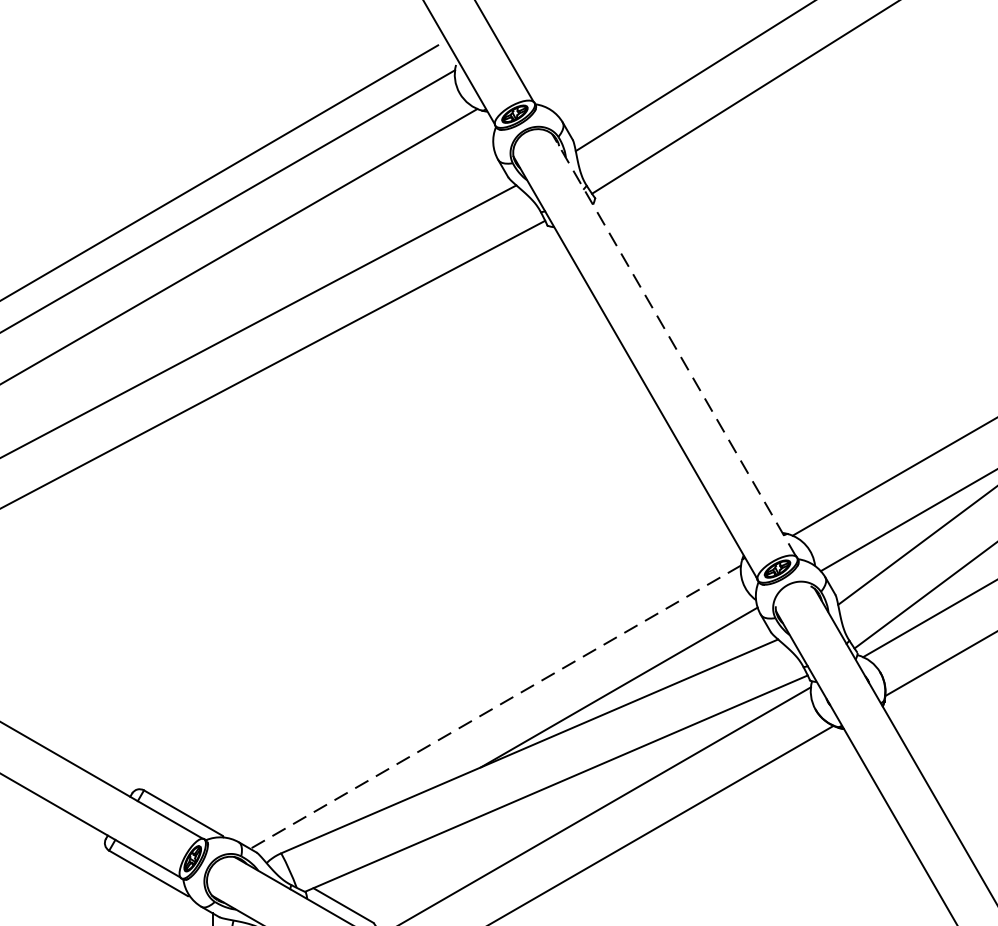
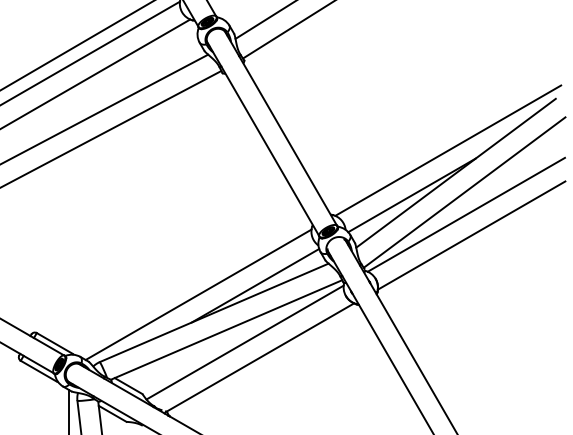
line: (673, 343) -> (280, 127), dashed -> solid
line: (495, 708) -> (198, 295), dashed -> solid

